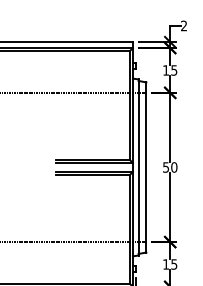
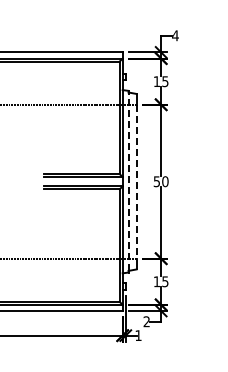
text: (184, 25) -> (175, 35), 2 -> 4
line: (138, 167) -> (128, 181), solid -> dashed
line: (146, 167) -> (136, 181), solid -> dashed

